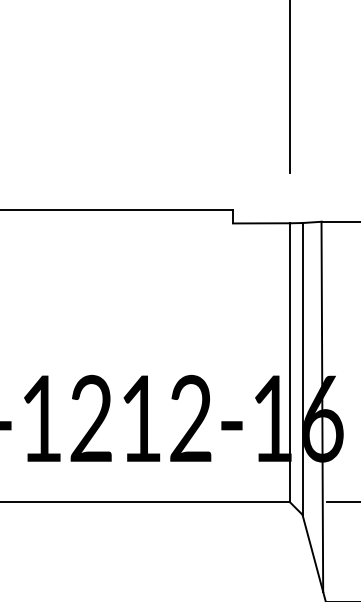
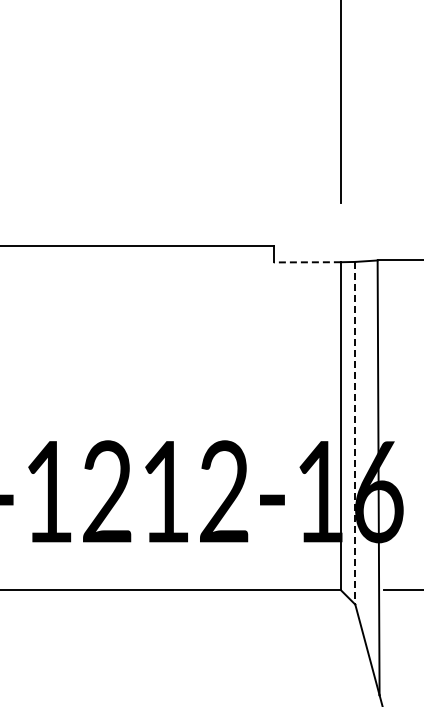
line: (261, 223) -> (307, 262), solid -> dashed
line: (302, 369) -> (355, 433), solid -> dashed

